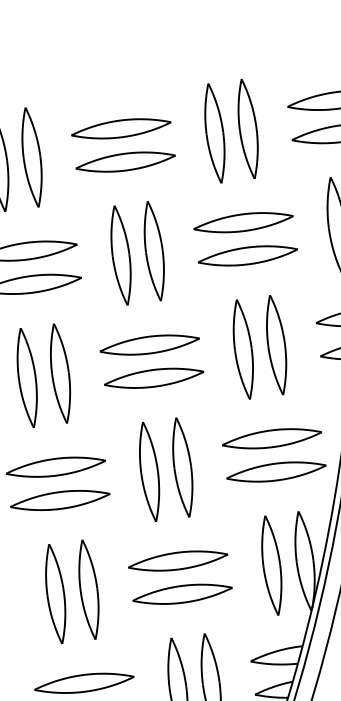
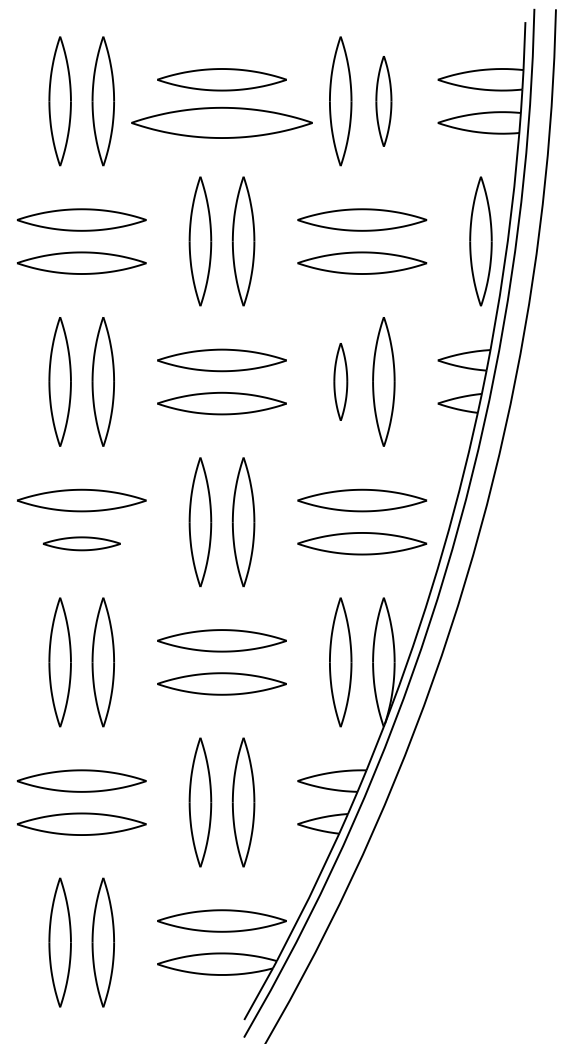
part: (247, 129) -> (383, 101), size x0.7
part: (125, 161) -> (221, 122), size x1.4
part: (243, 349) -> (340, 381), size x0.6
part: (60, 500) -> (81, 543), size x0.6

